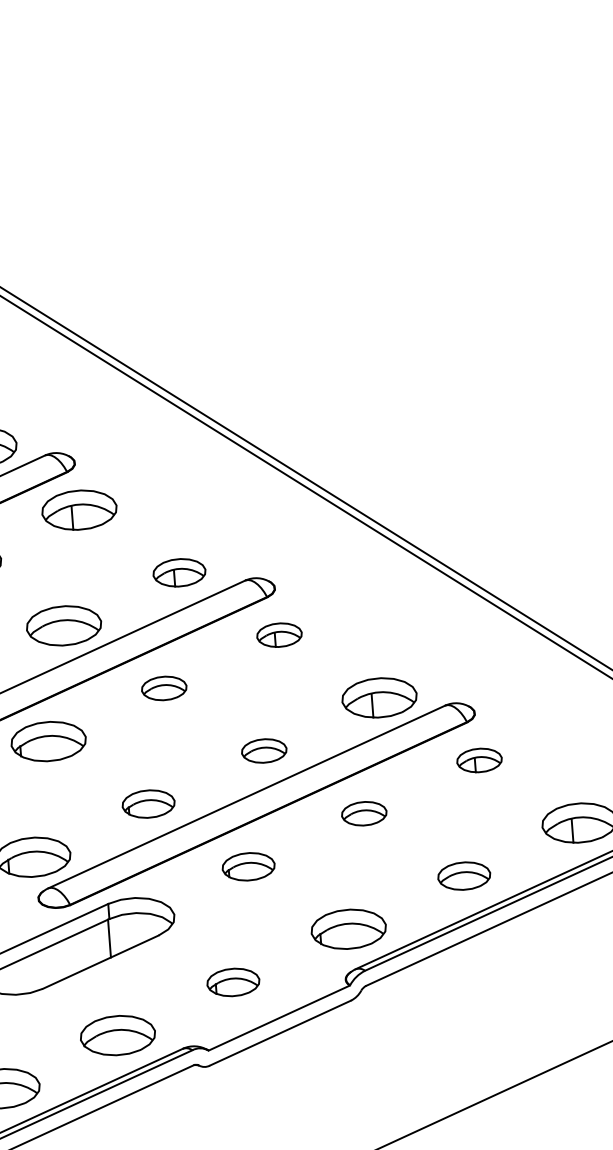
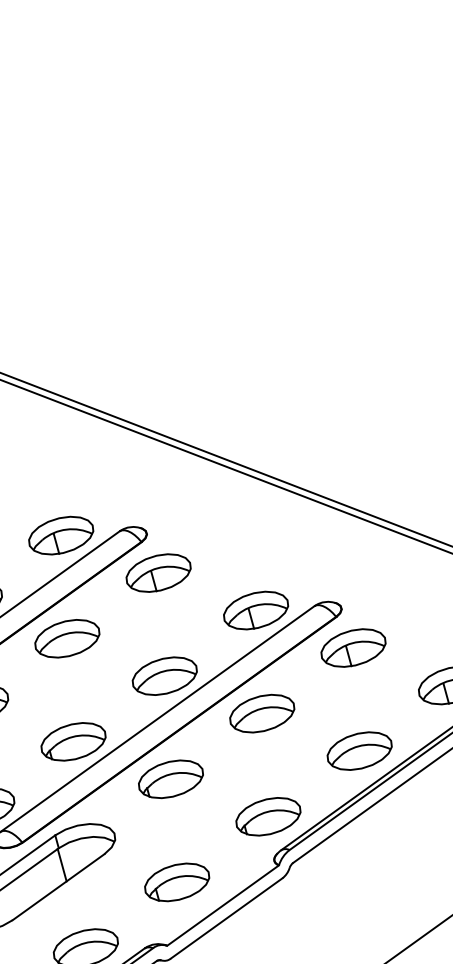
part: (179, 572) -> (61, 535), size x1.43
part: (279, 634) -> (158, 572), size x1.67
part: (164, 688) -> (67, 638), size x1.67
part: (264, 750) -> (165, 675), size x1.67
part: (479, 760) -> (353, 648), size x1.67
part: (148, 803) -> (73, 741), size x1.43
part: (364, 813) -> (262, 713), size x1.67
part: (248, 866) -> (170, 779), size x1.43
part: (464, 875) -> (359, 750), size x1.43
part: (233, 982) -> (177, 882), size x1.43

